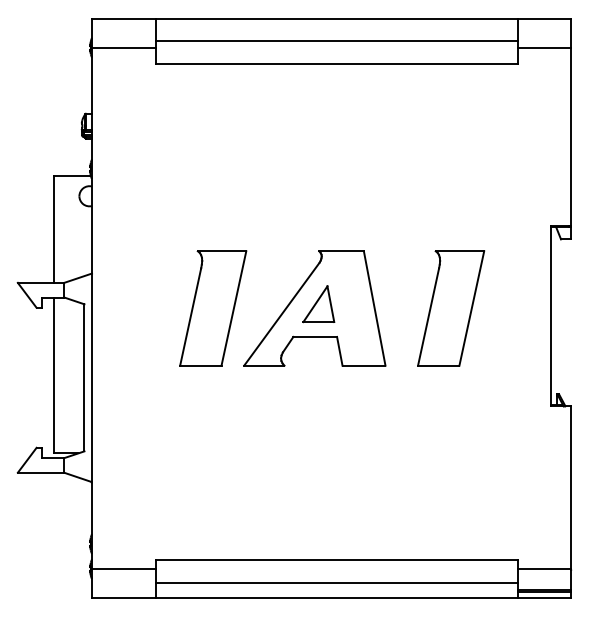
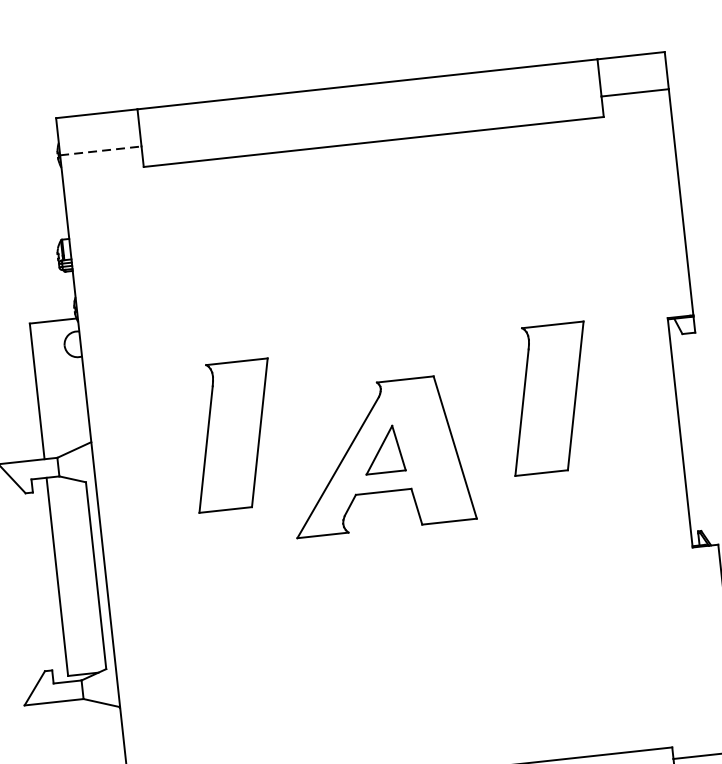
line: (337, 41) -> (371, 113), removed
line: (124, 47) -> (101, 150), solid -> dashed
part: (213, 308) -> (233, 435), moved
part: (451, 308) -> (549, 398), moved

